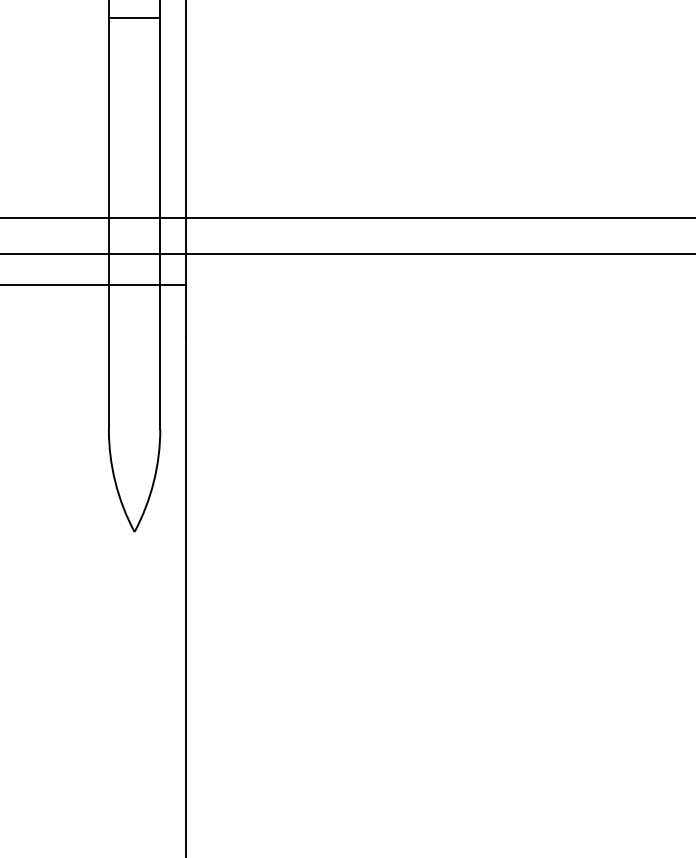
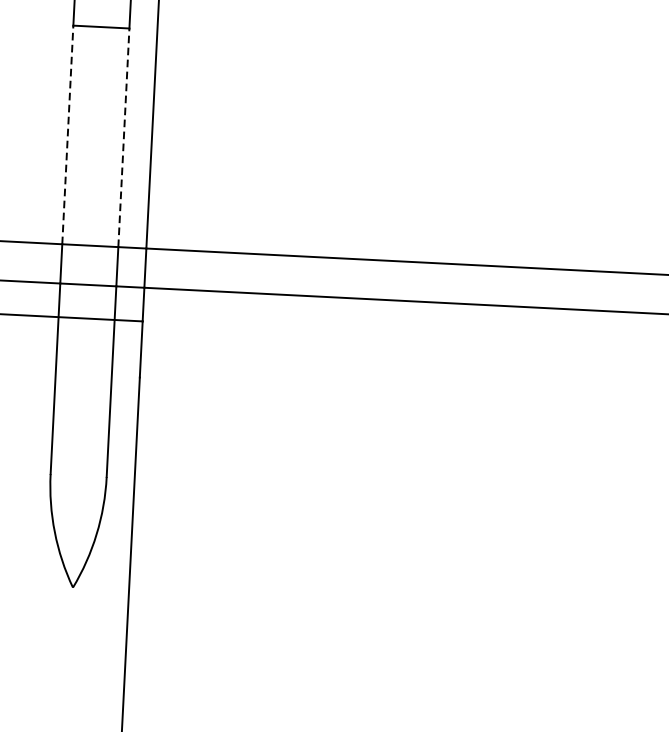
line: (108, 117) -> (67, 134), solid -> dashed
line: (160, 117) -> (124, 137), solid -> dashed

